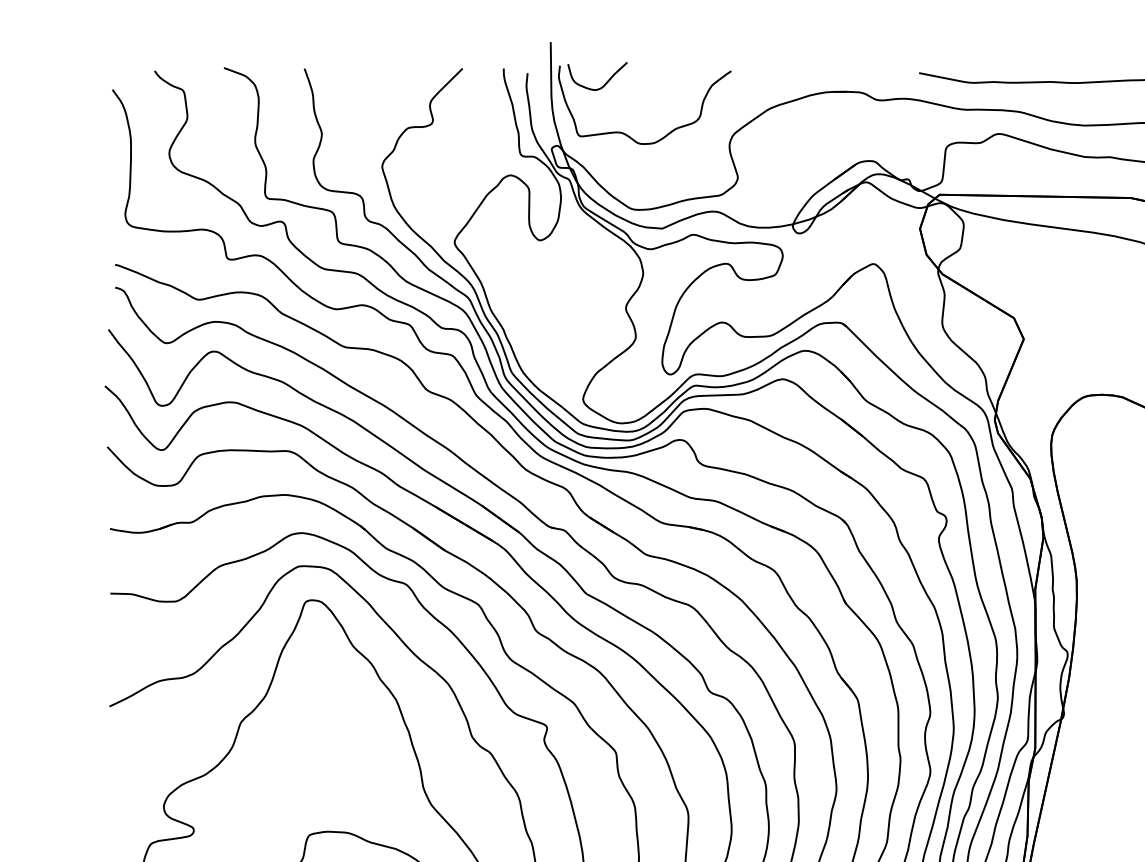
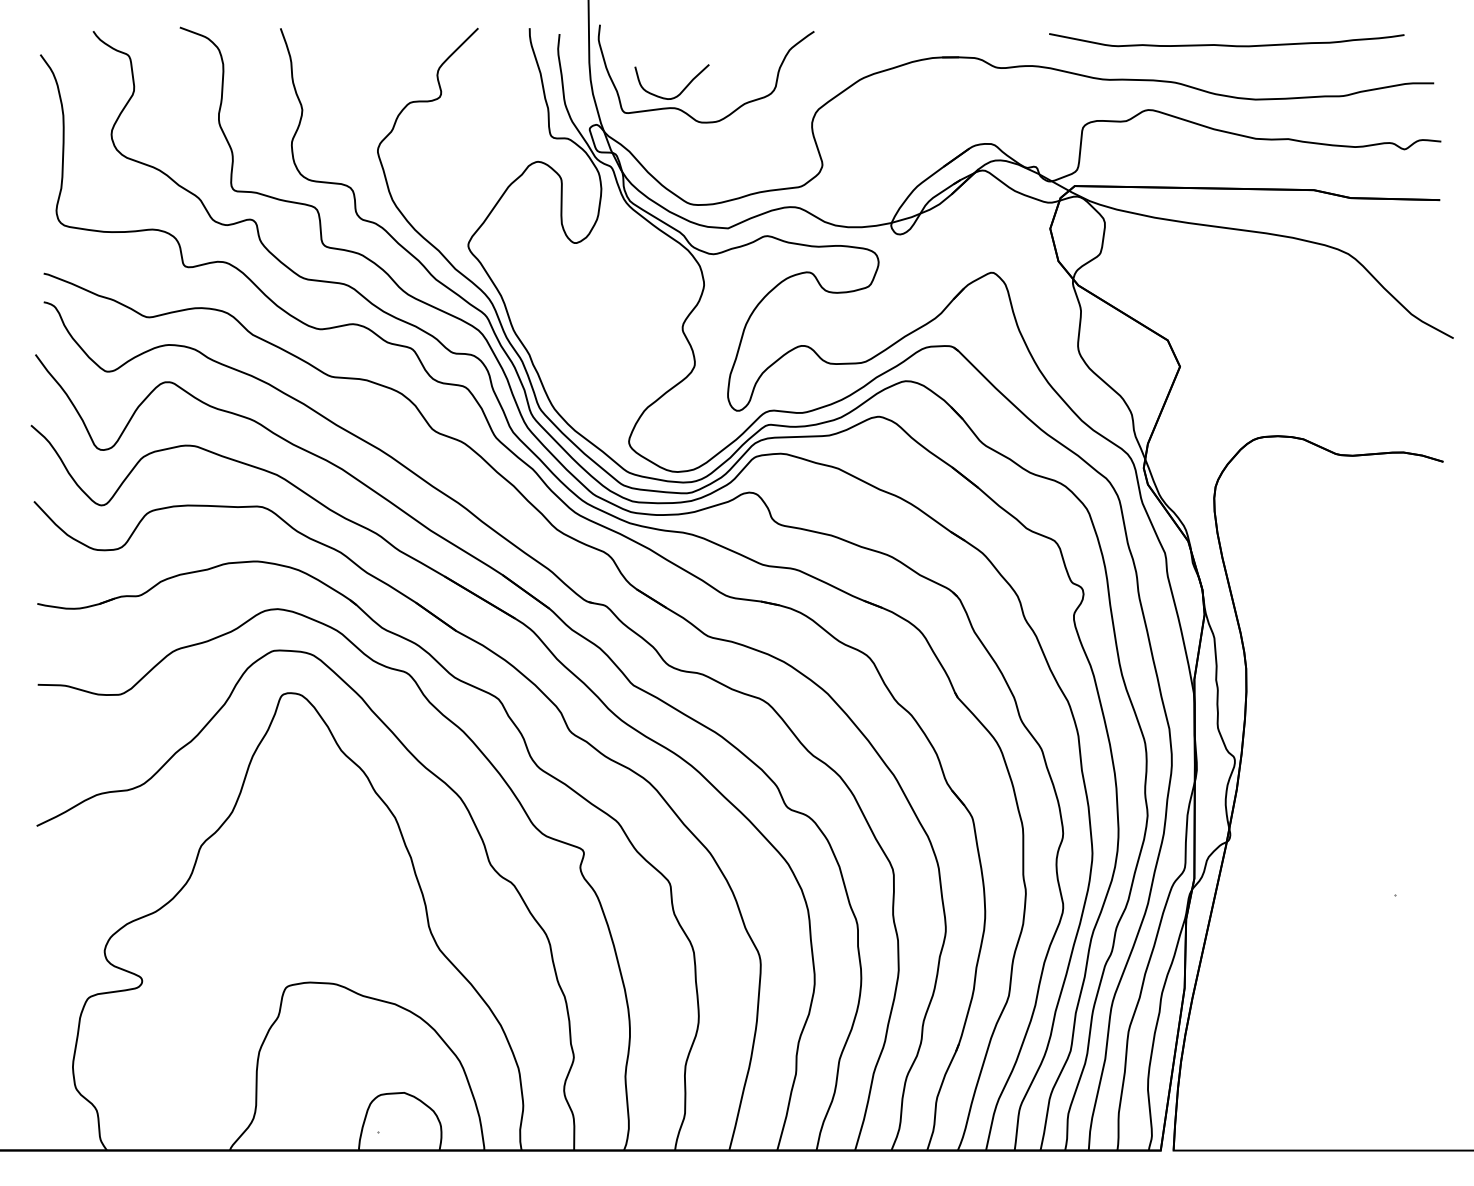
curve: (605, 82) -> (682, 89), moved

